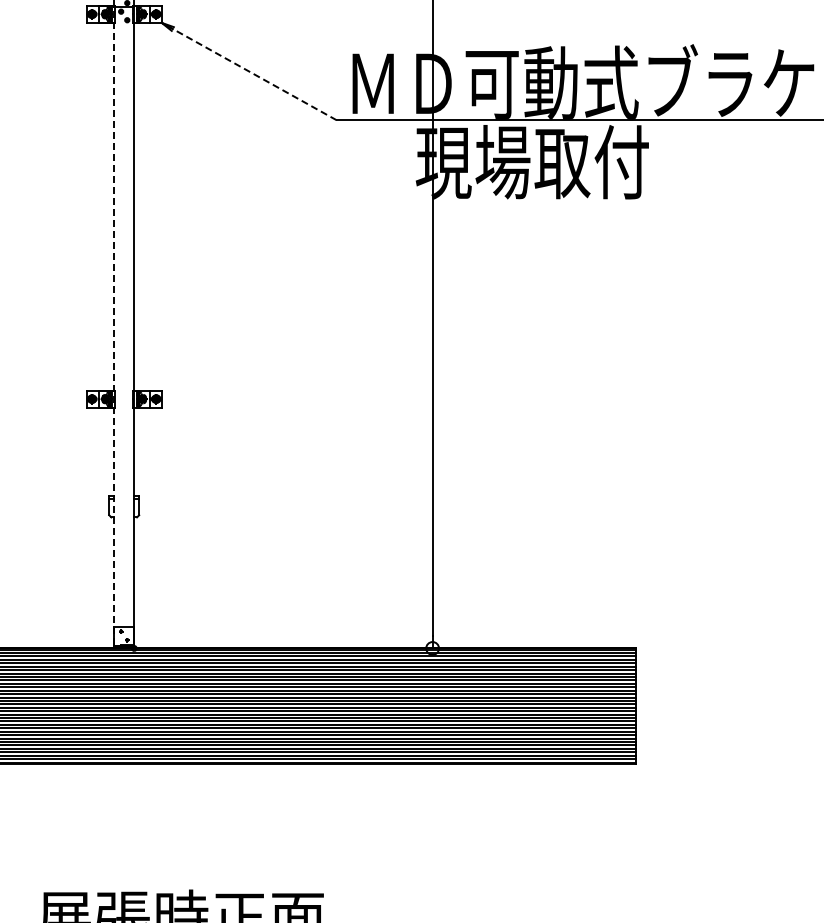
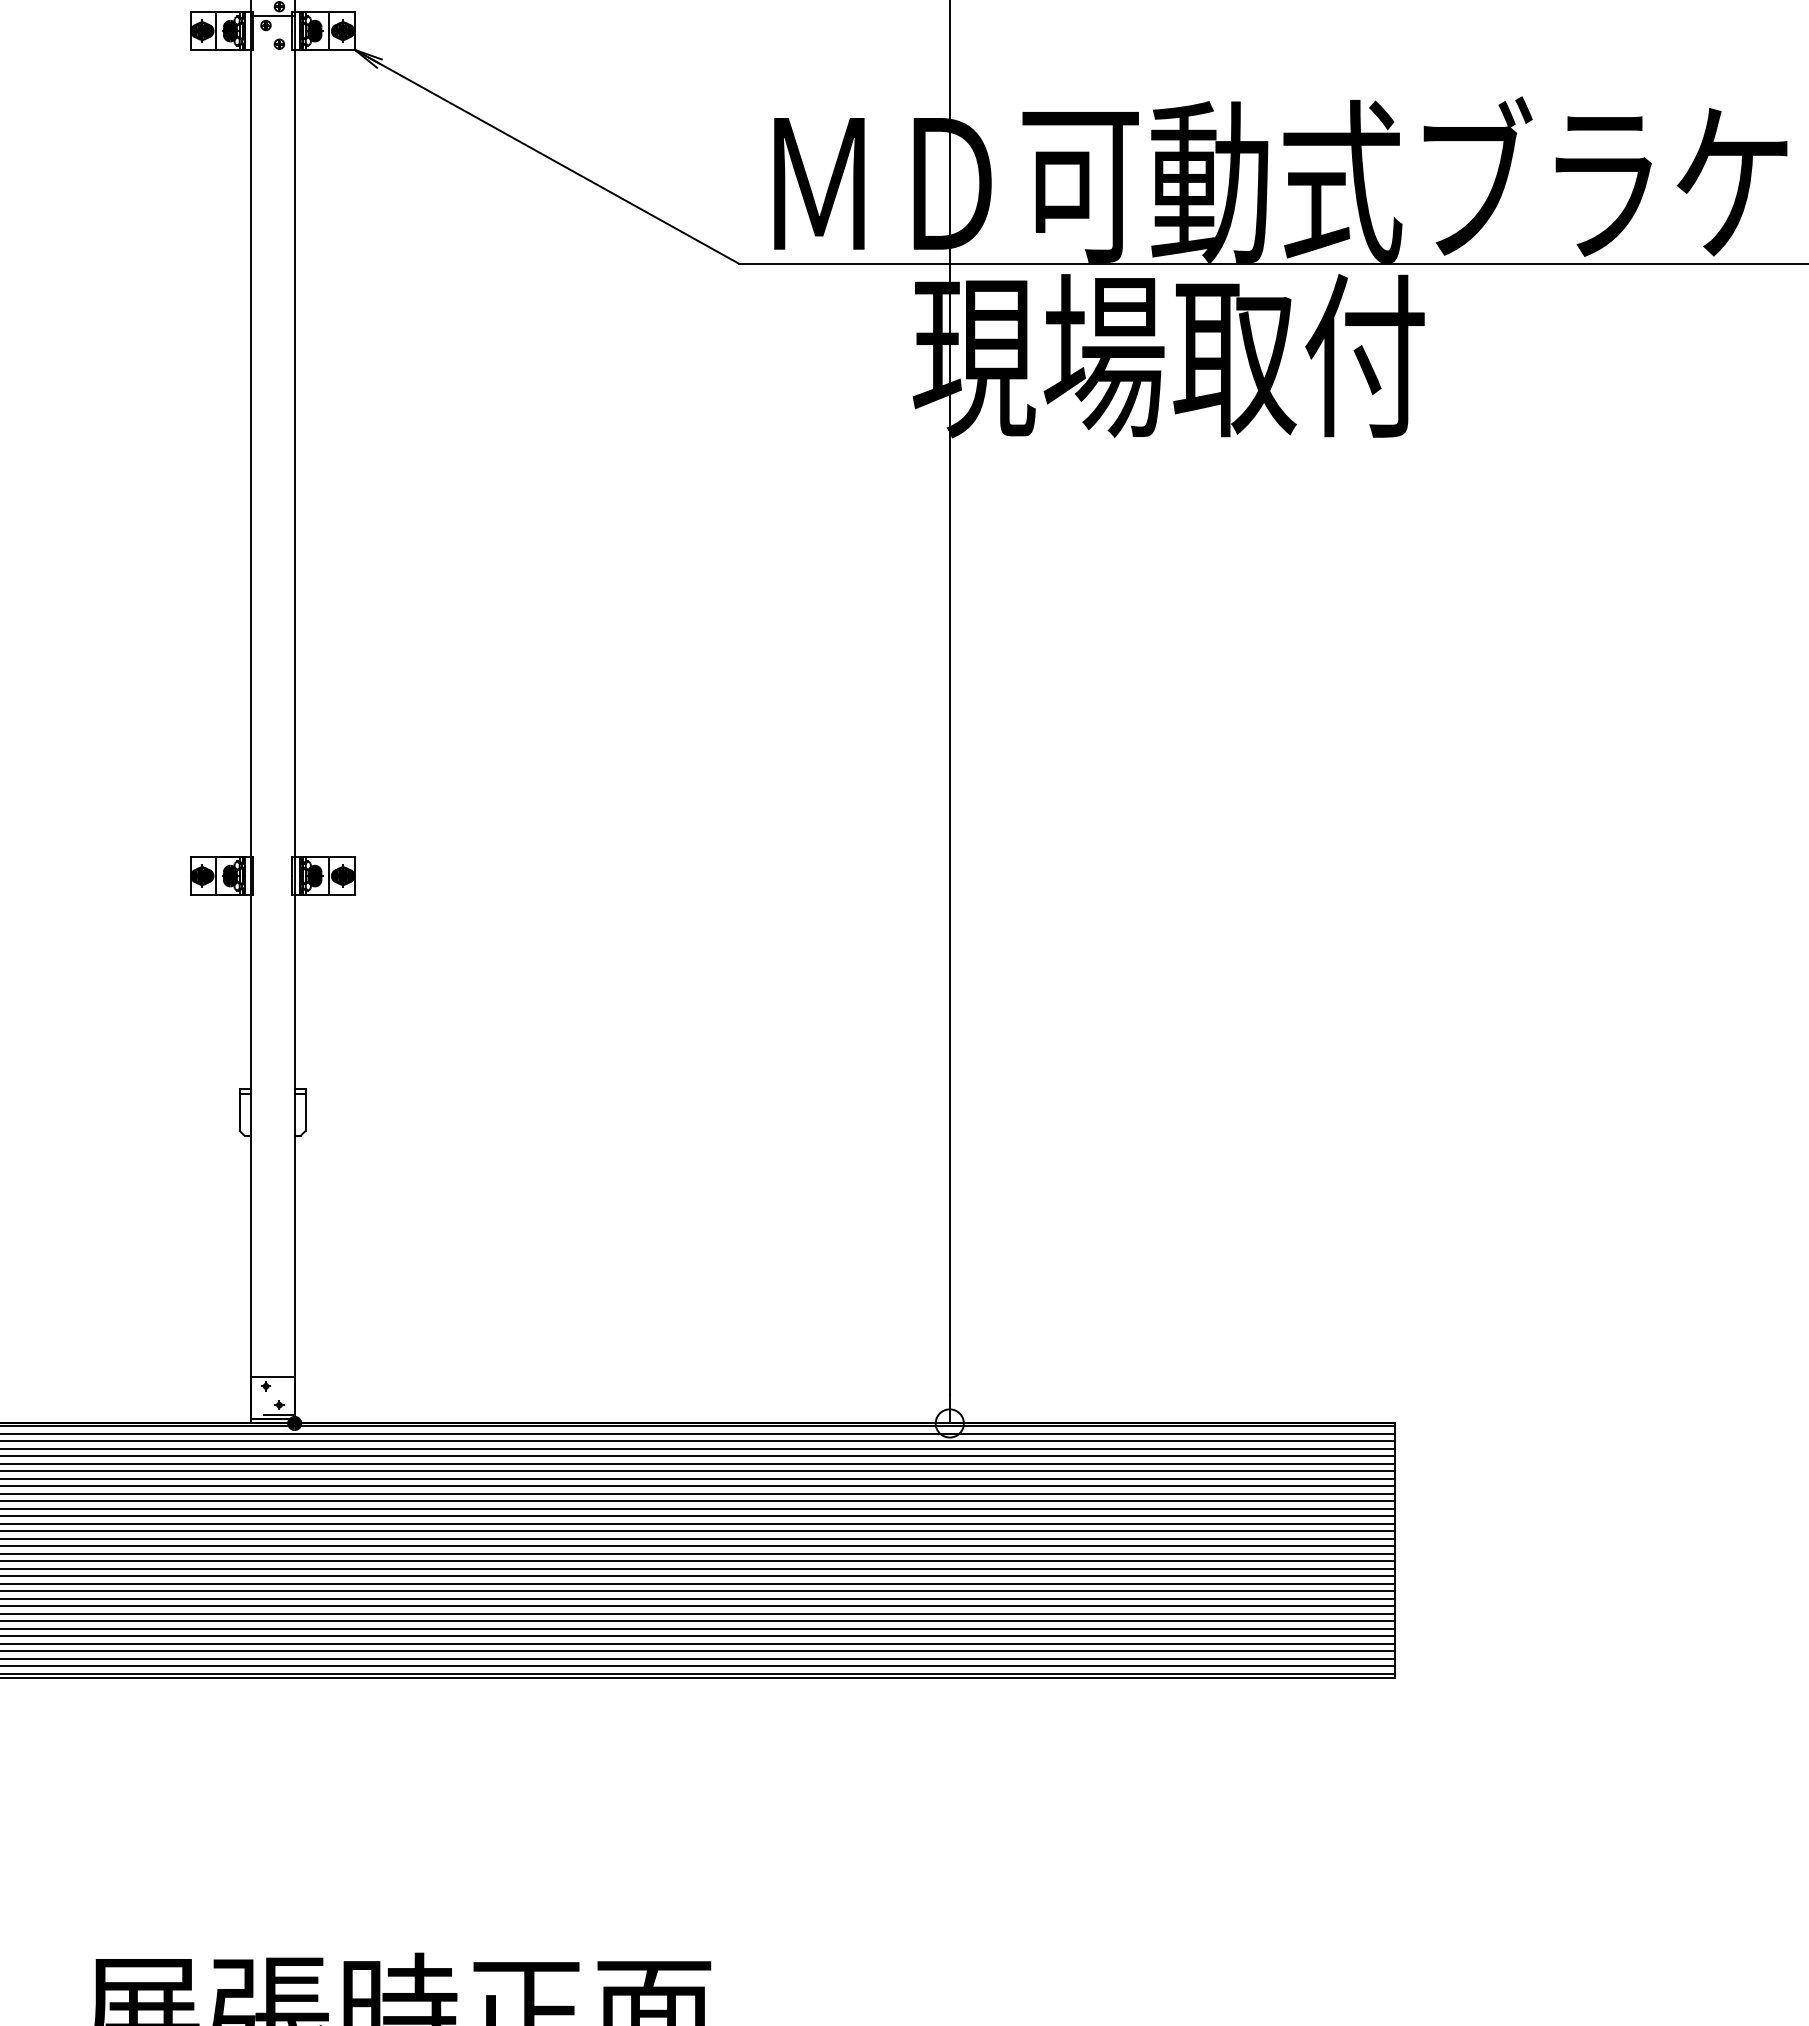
line: (249, 71) -> (547, 156), dashed -> solid
line: (114, 326) -> (251, 716), dashed -> solid

